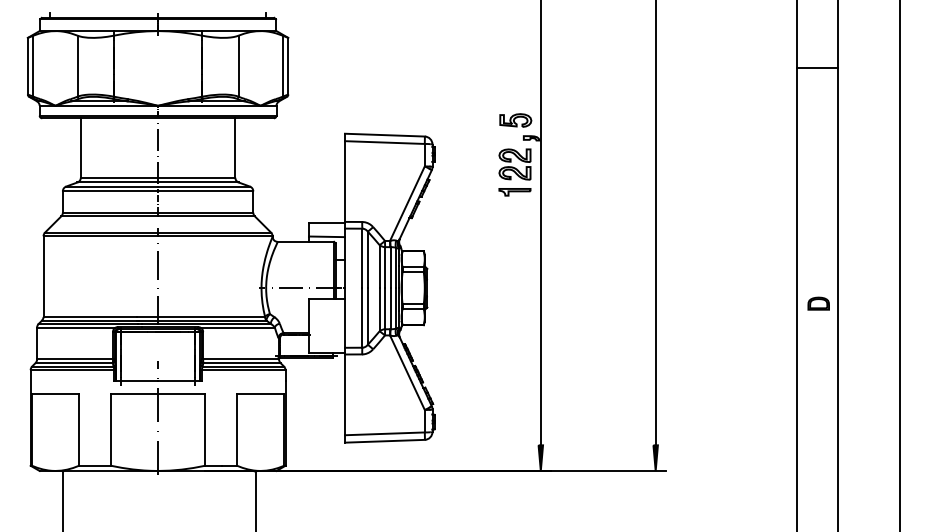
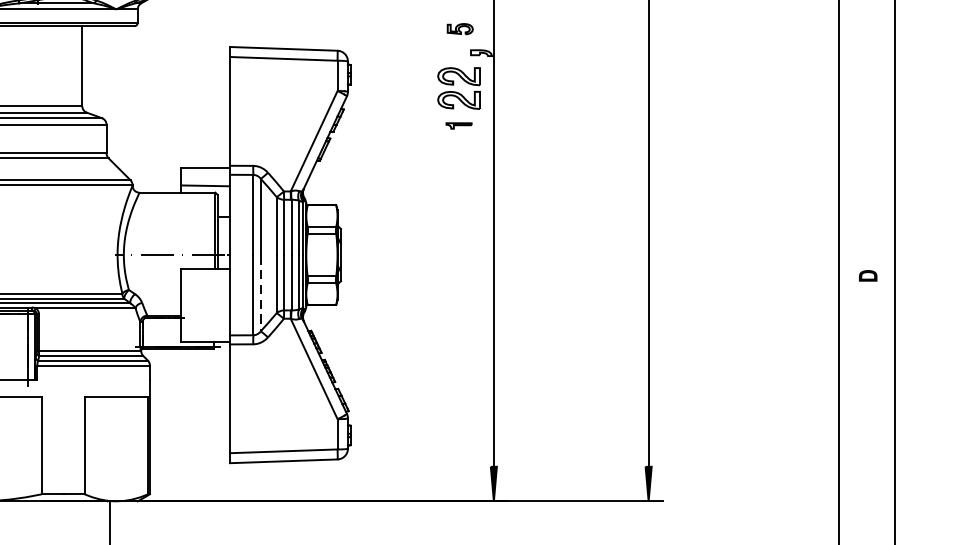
part: (515, 120) -> (459, 29), size x0.6
part: (514, 192) -> (458, 126), size x0.6
part: (818, 303) -> (868, 275), size x0.6
line: (367, 316) -> (260, 293), solid -> dashed

